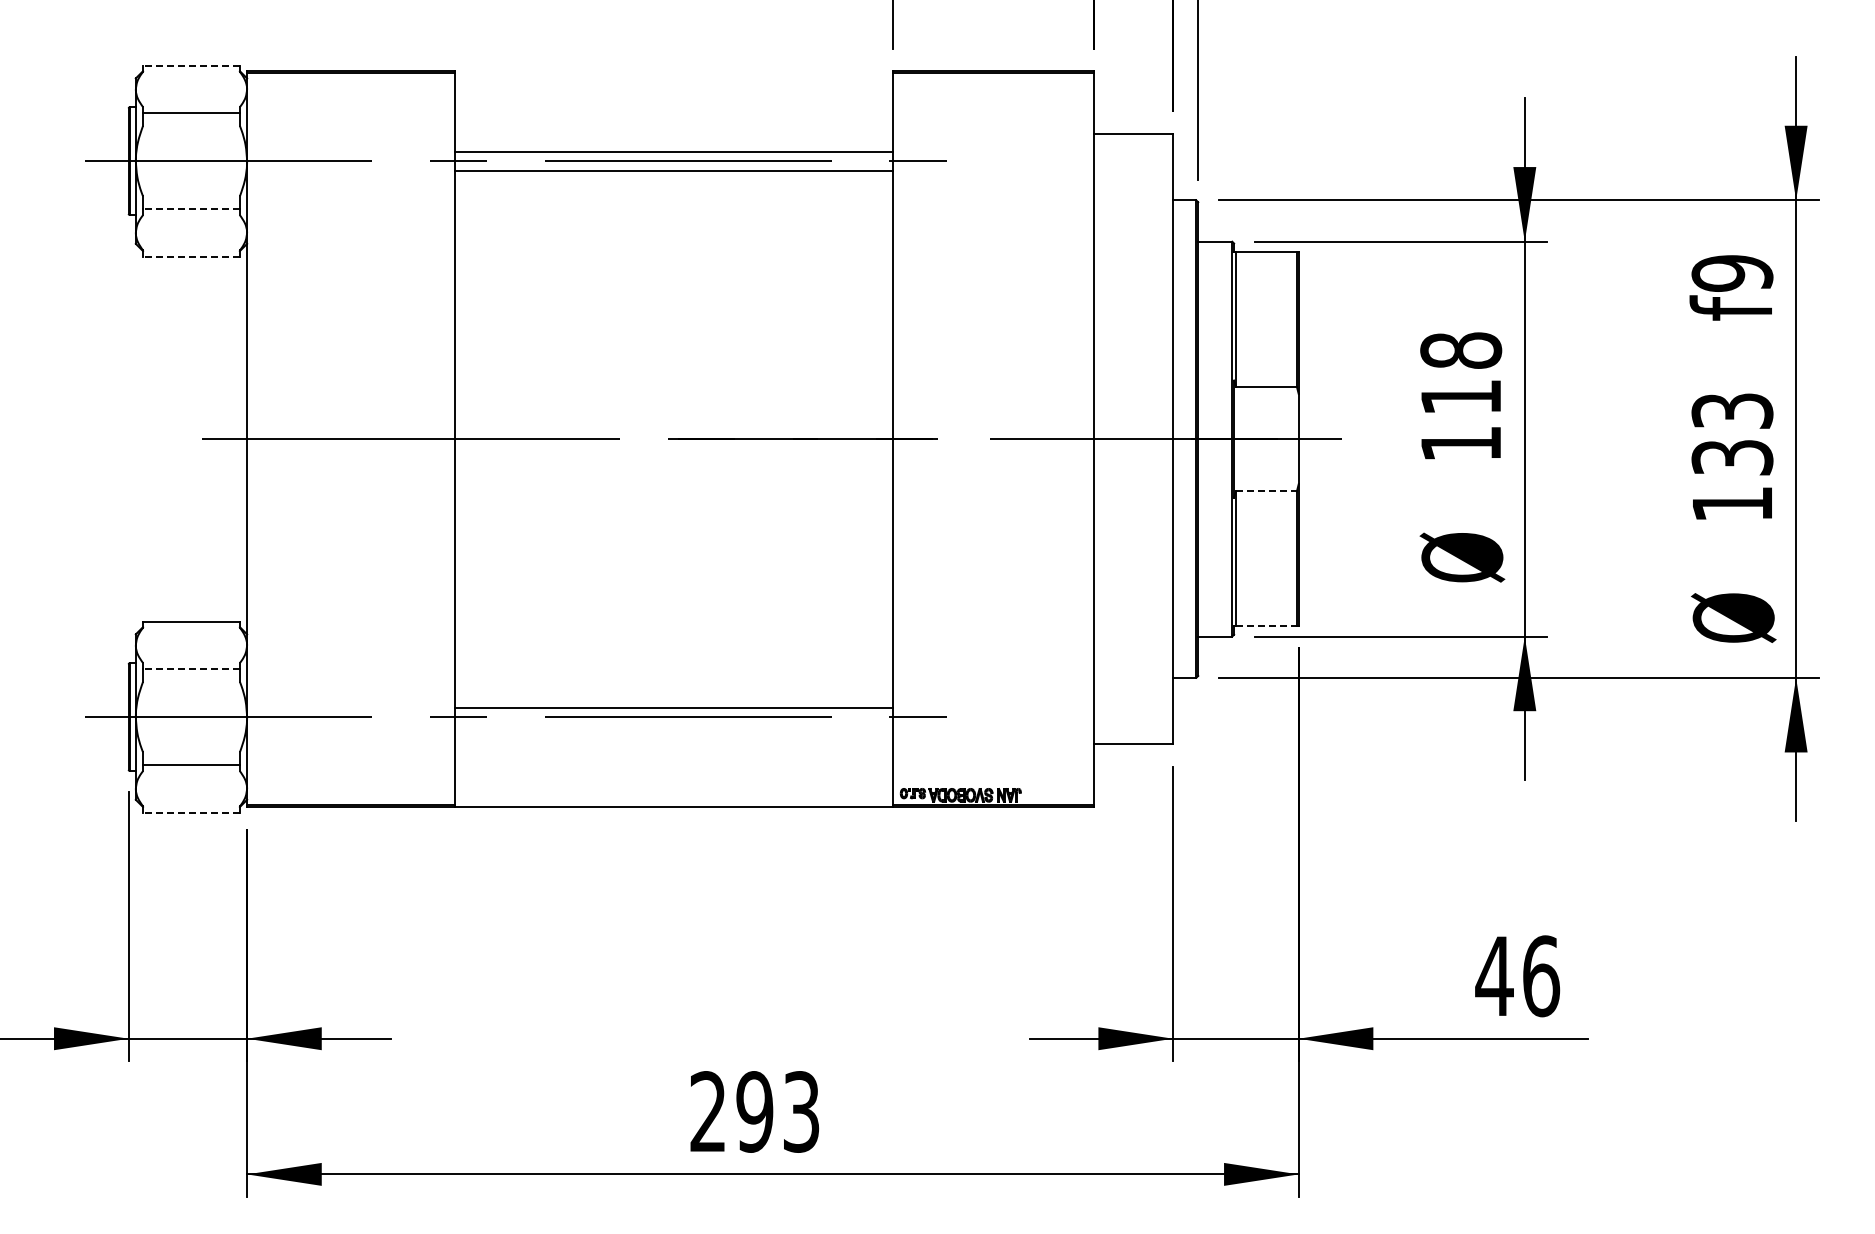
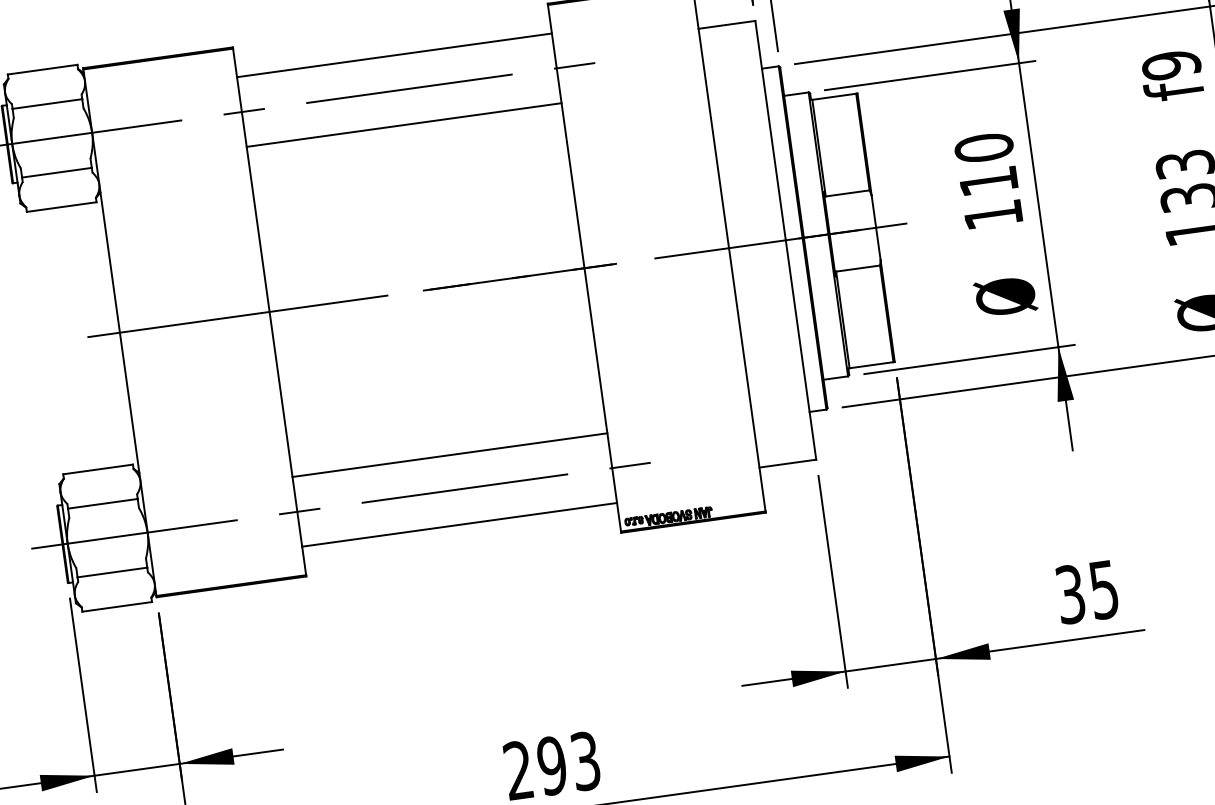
line: (190, 65) -> (41, 69), dashed -> solid
line: (674, 151) -> (394, 55), moved
line: (674, 170) -> (404, 124), moved
line: (190, 208) -> (56, 172), dashed -> solid
line: (190, 256) -> (60, 207), dashed -> solid
text: (1460, 350) -> (983, 147), 118 -> 110
line: (1266, 491) -> (858, 268), dashed -> solid
line: (1266, 625) -> (871, 365), dashed -> solid
line: (190, 669) -> (102, 504), dashed -> solid
line: (674, 707) -> (450, 455), moved
line: (674, 806) -> (459, 524), moved
line: (190, 812) -> (116, 606), dashed -> solid
text: (1517, 976) -> (1087, 592), 46 -> 35

